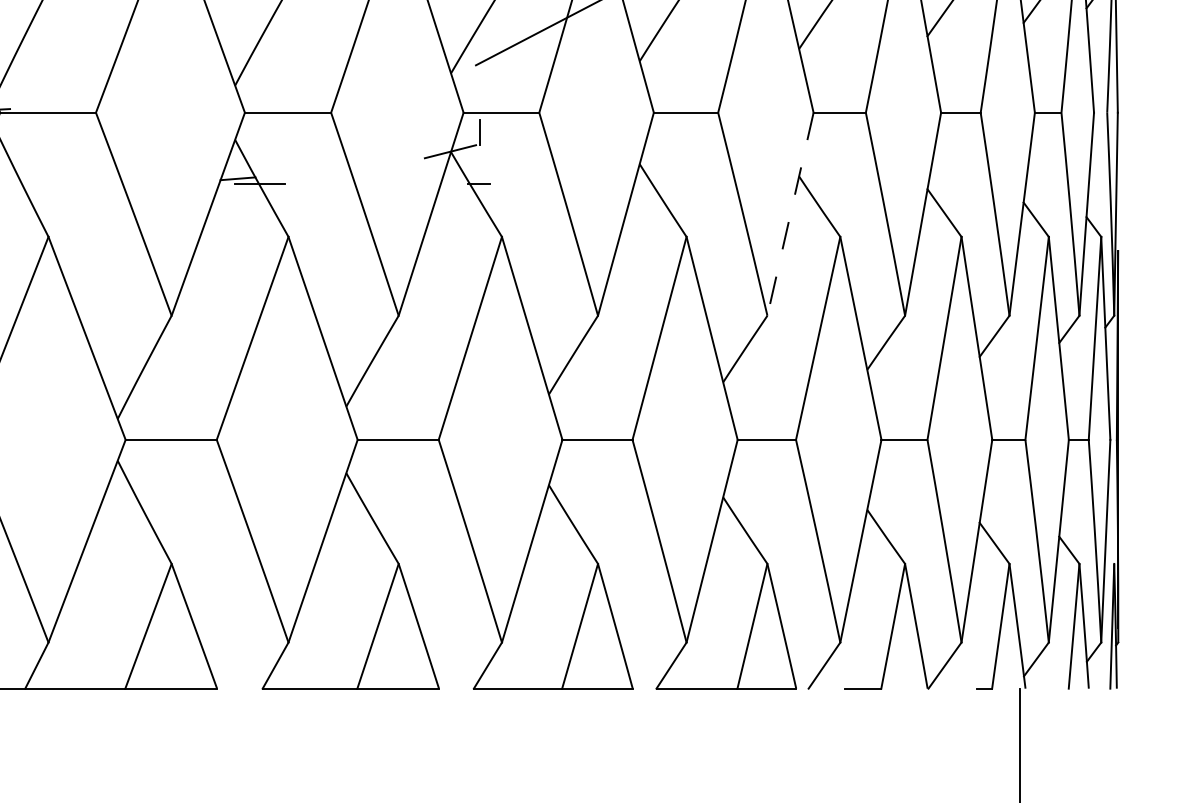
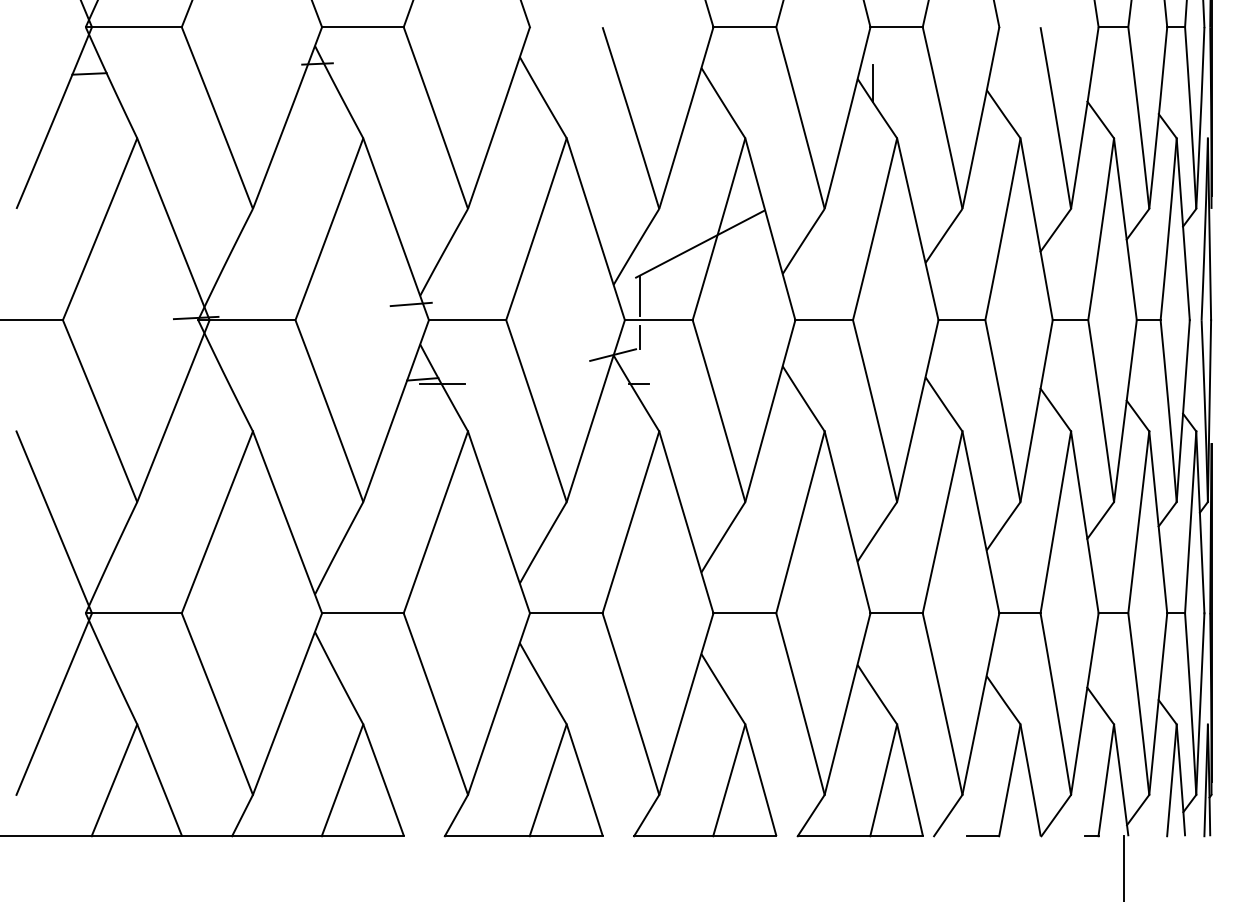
line: (479, 85) -> (639, 295), added
line: (224, 95) -> (410, 304), added
line: (790, 214) -> (917, 411), dashed -> solid

